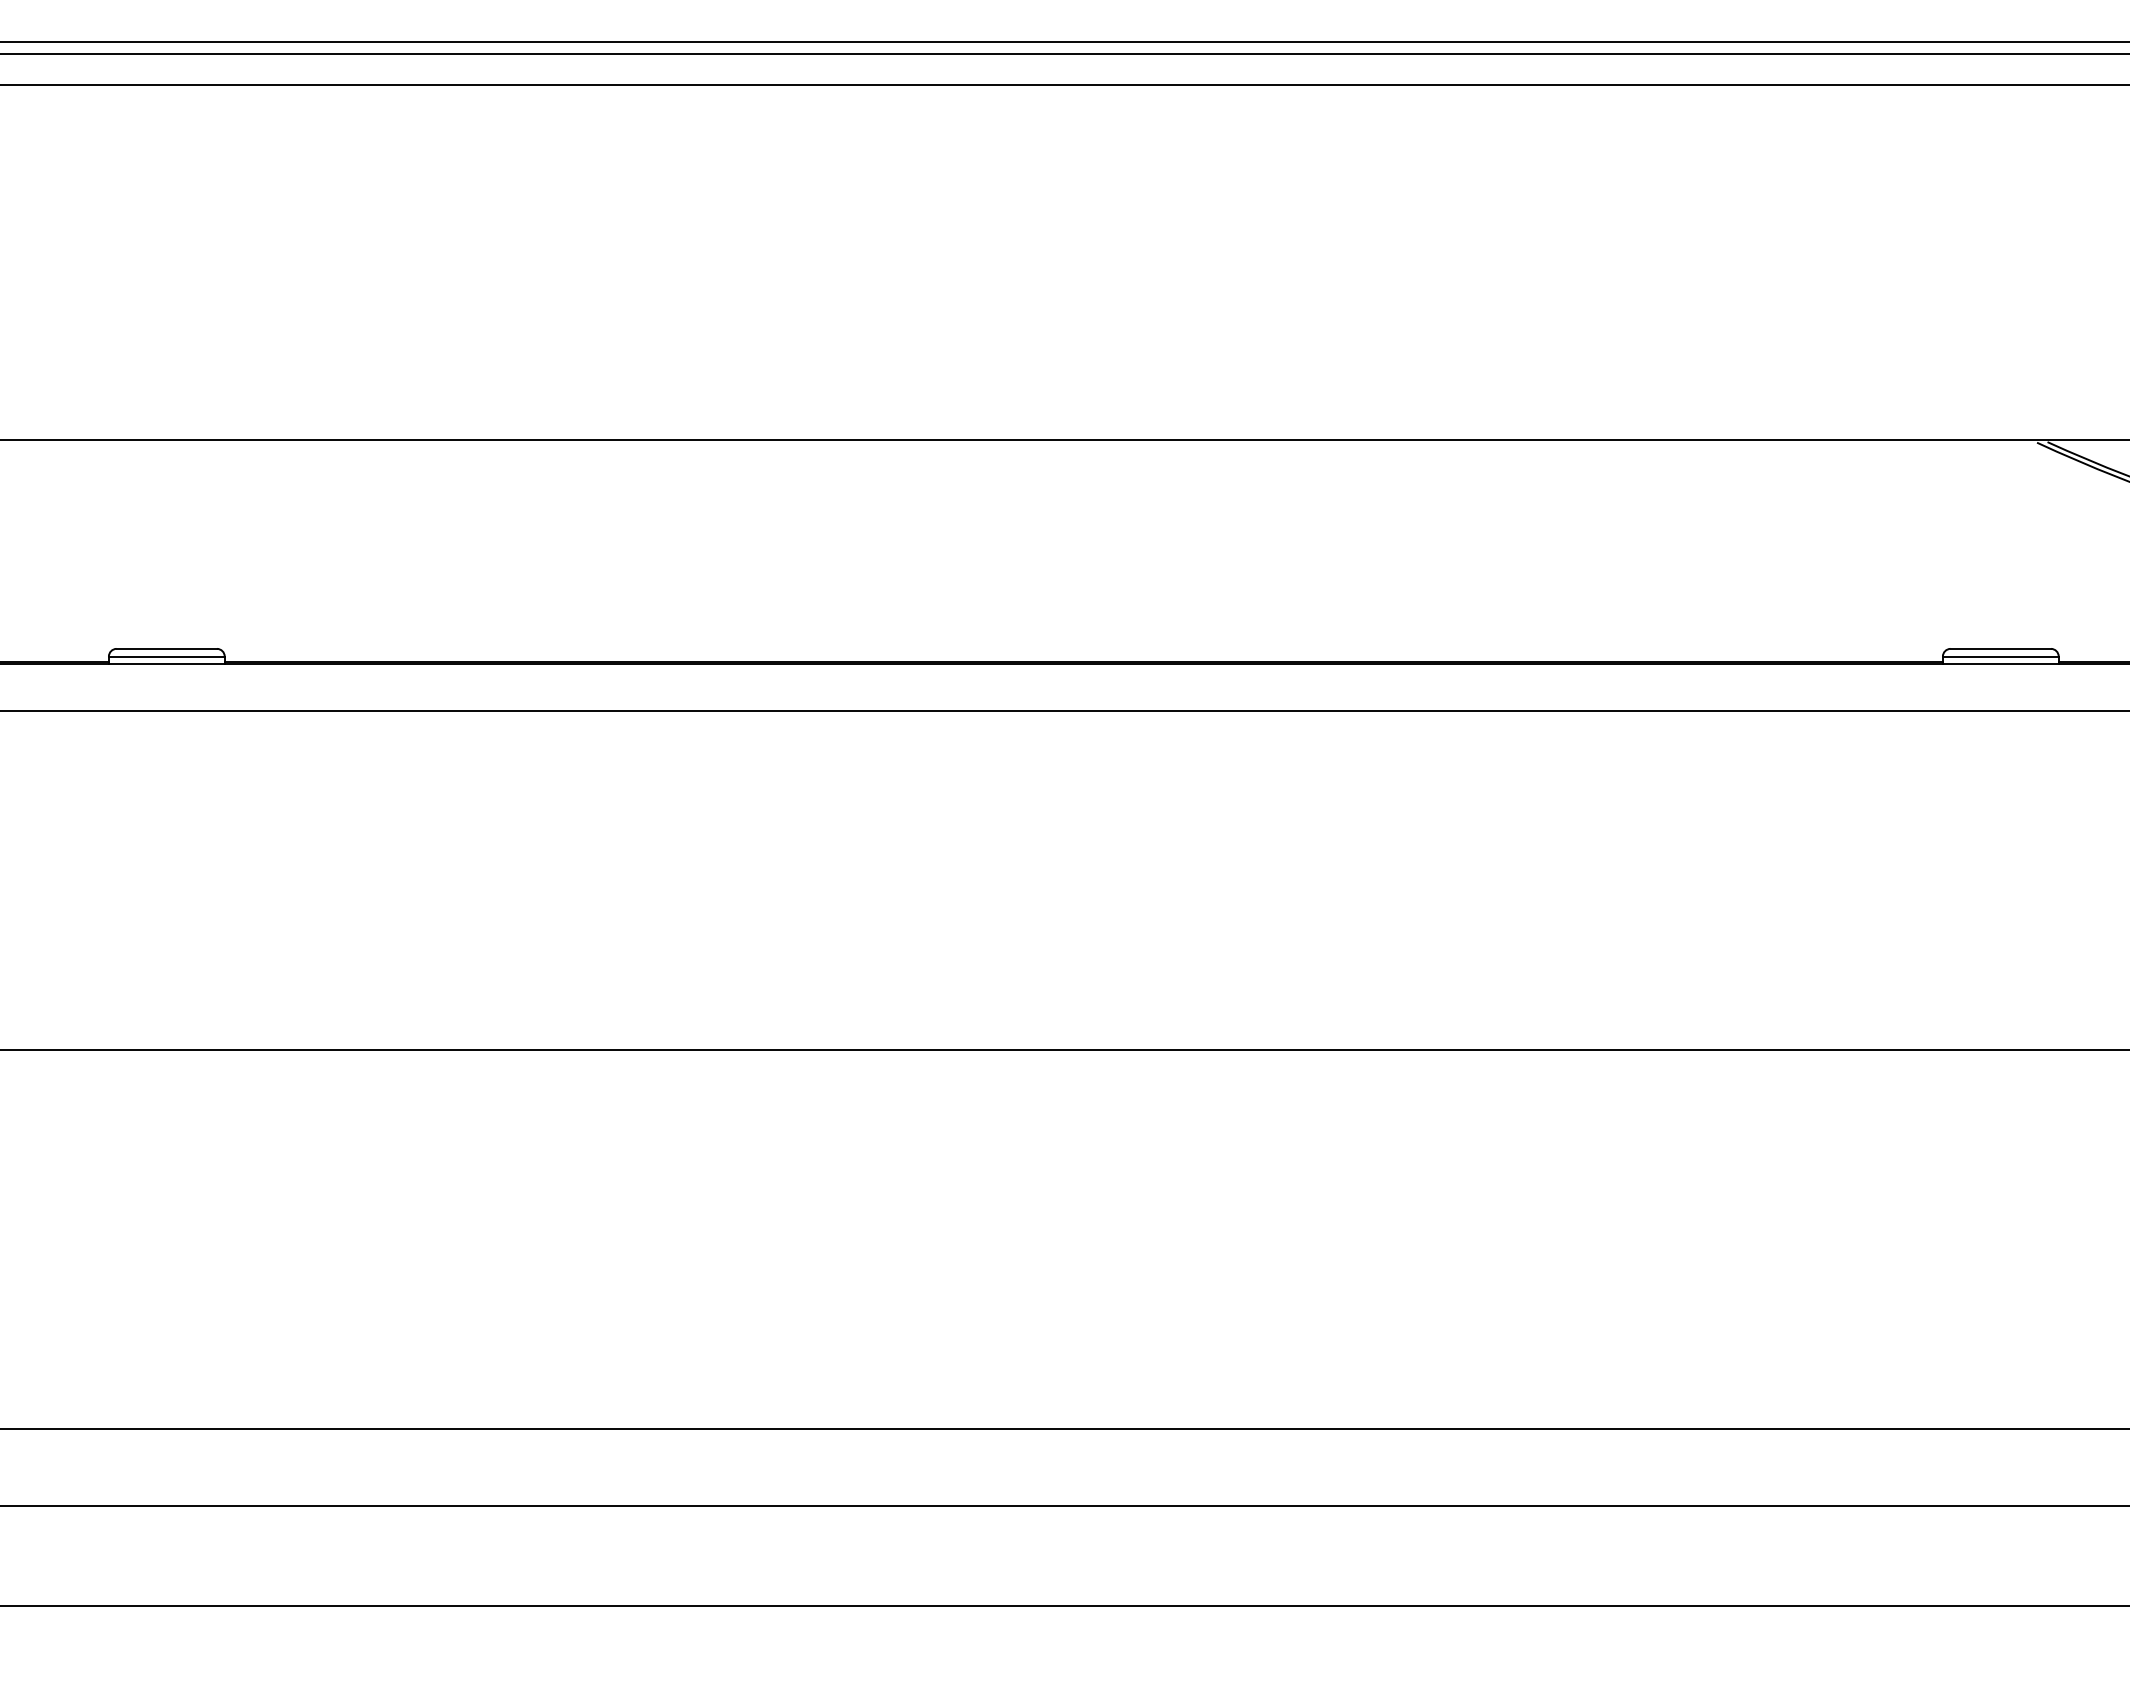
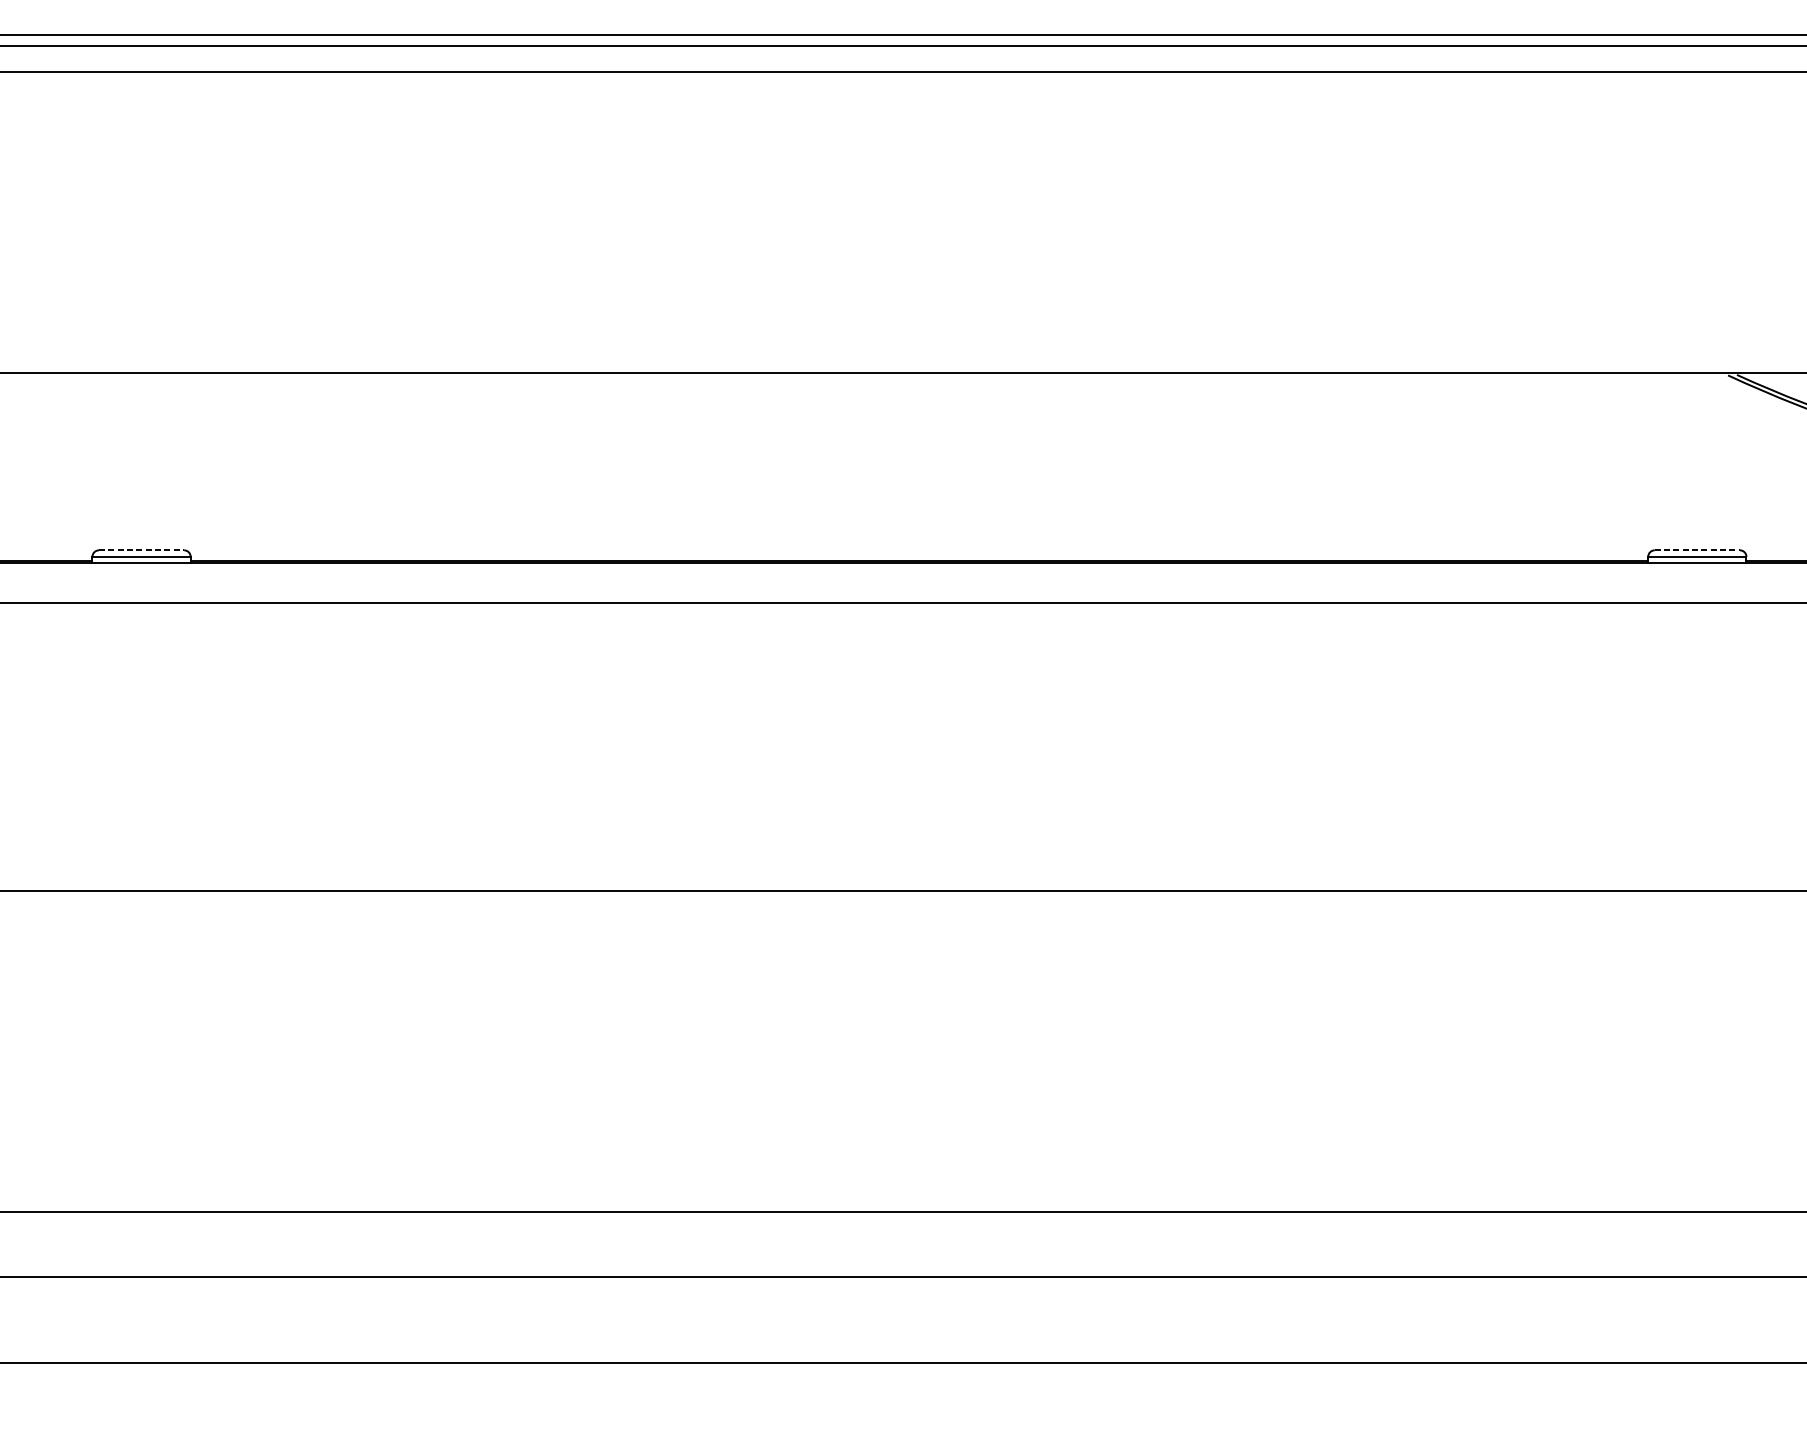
line: (167, 648) -> (142, 550), solid -> dashed
line: (2001, 648) -> (1697, 550), solid -> dashed

